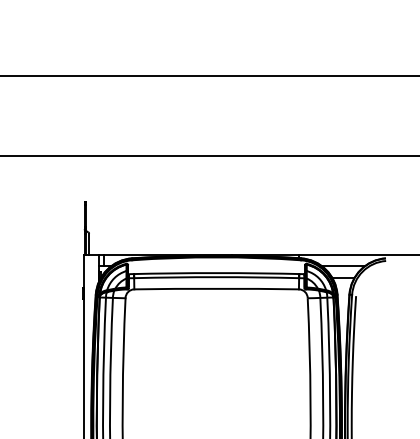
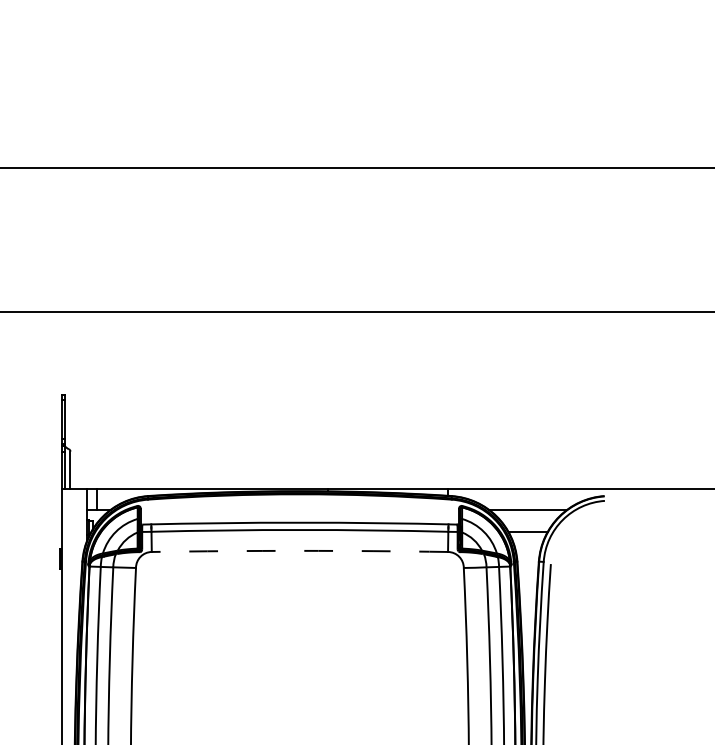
arc: (216, 288) -> (299, 550), solid -> dashed

